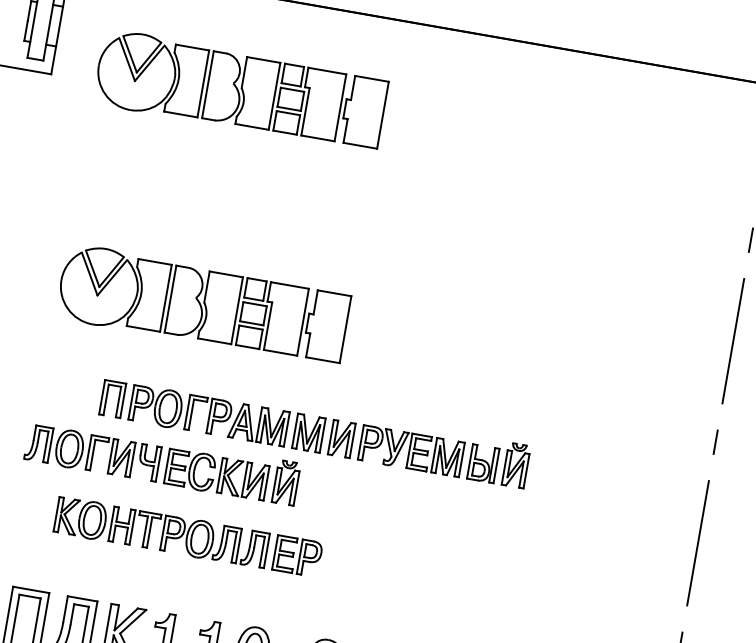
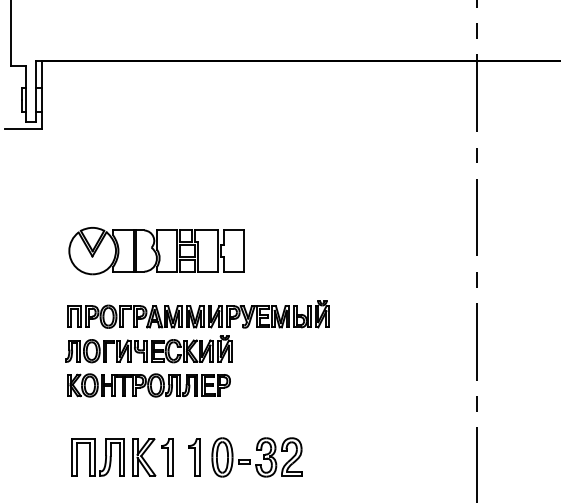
part: (240, 91) -> (156, 119), removed
part: (315, 430) -> (198, 314), moved
part: (187, 537) -> (148, 385), moved

